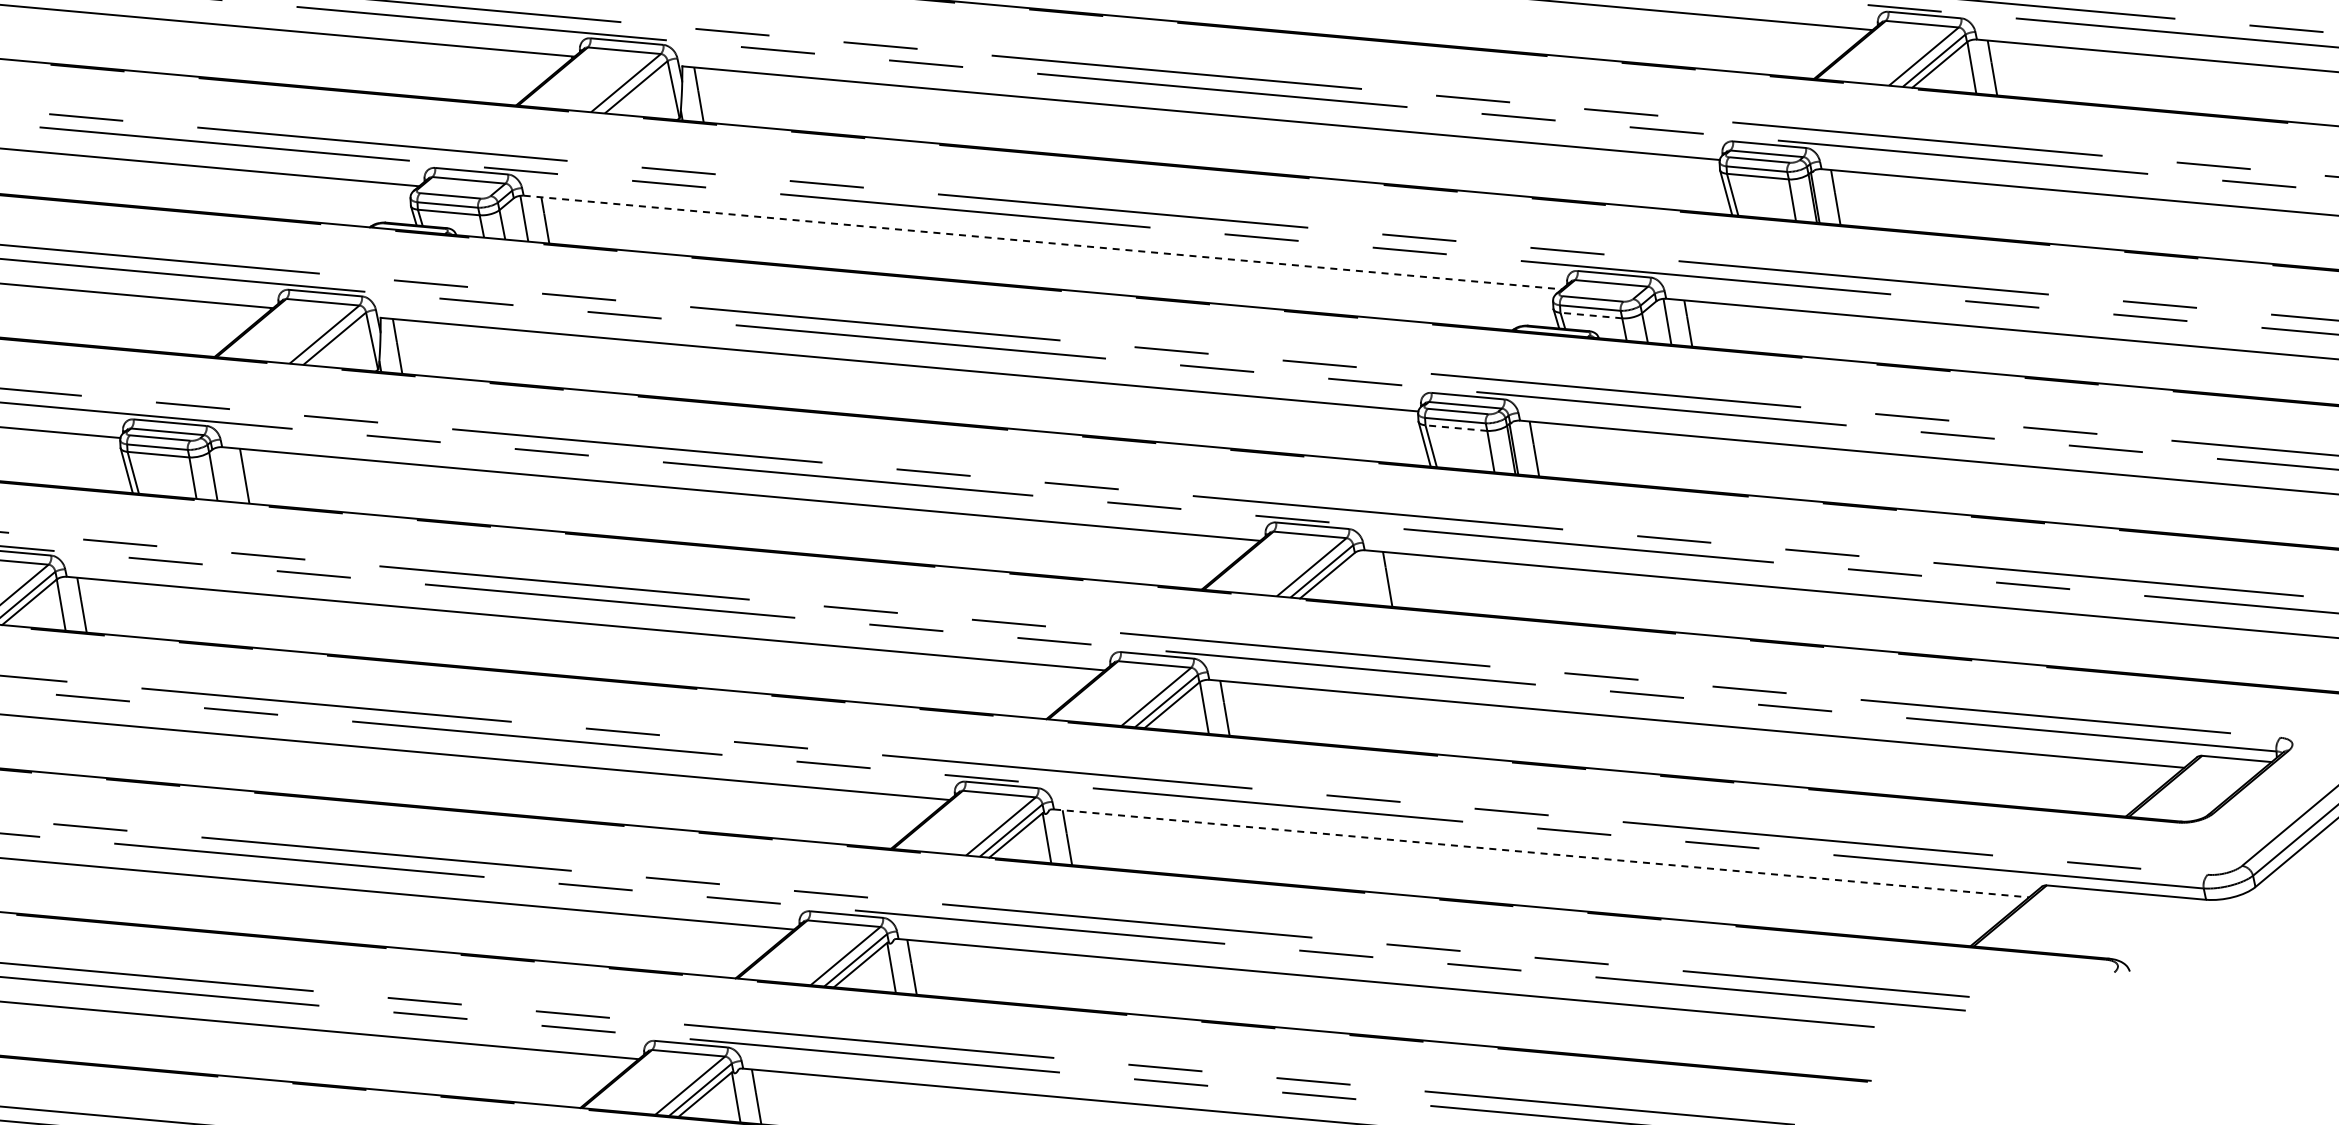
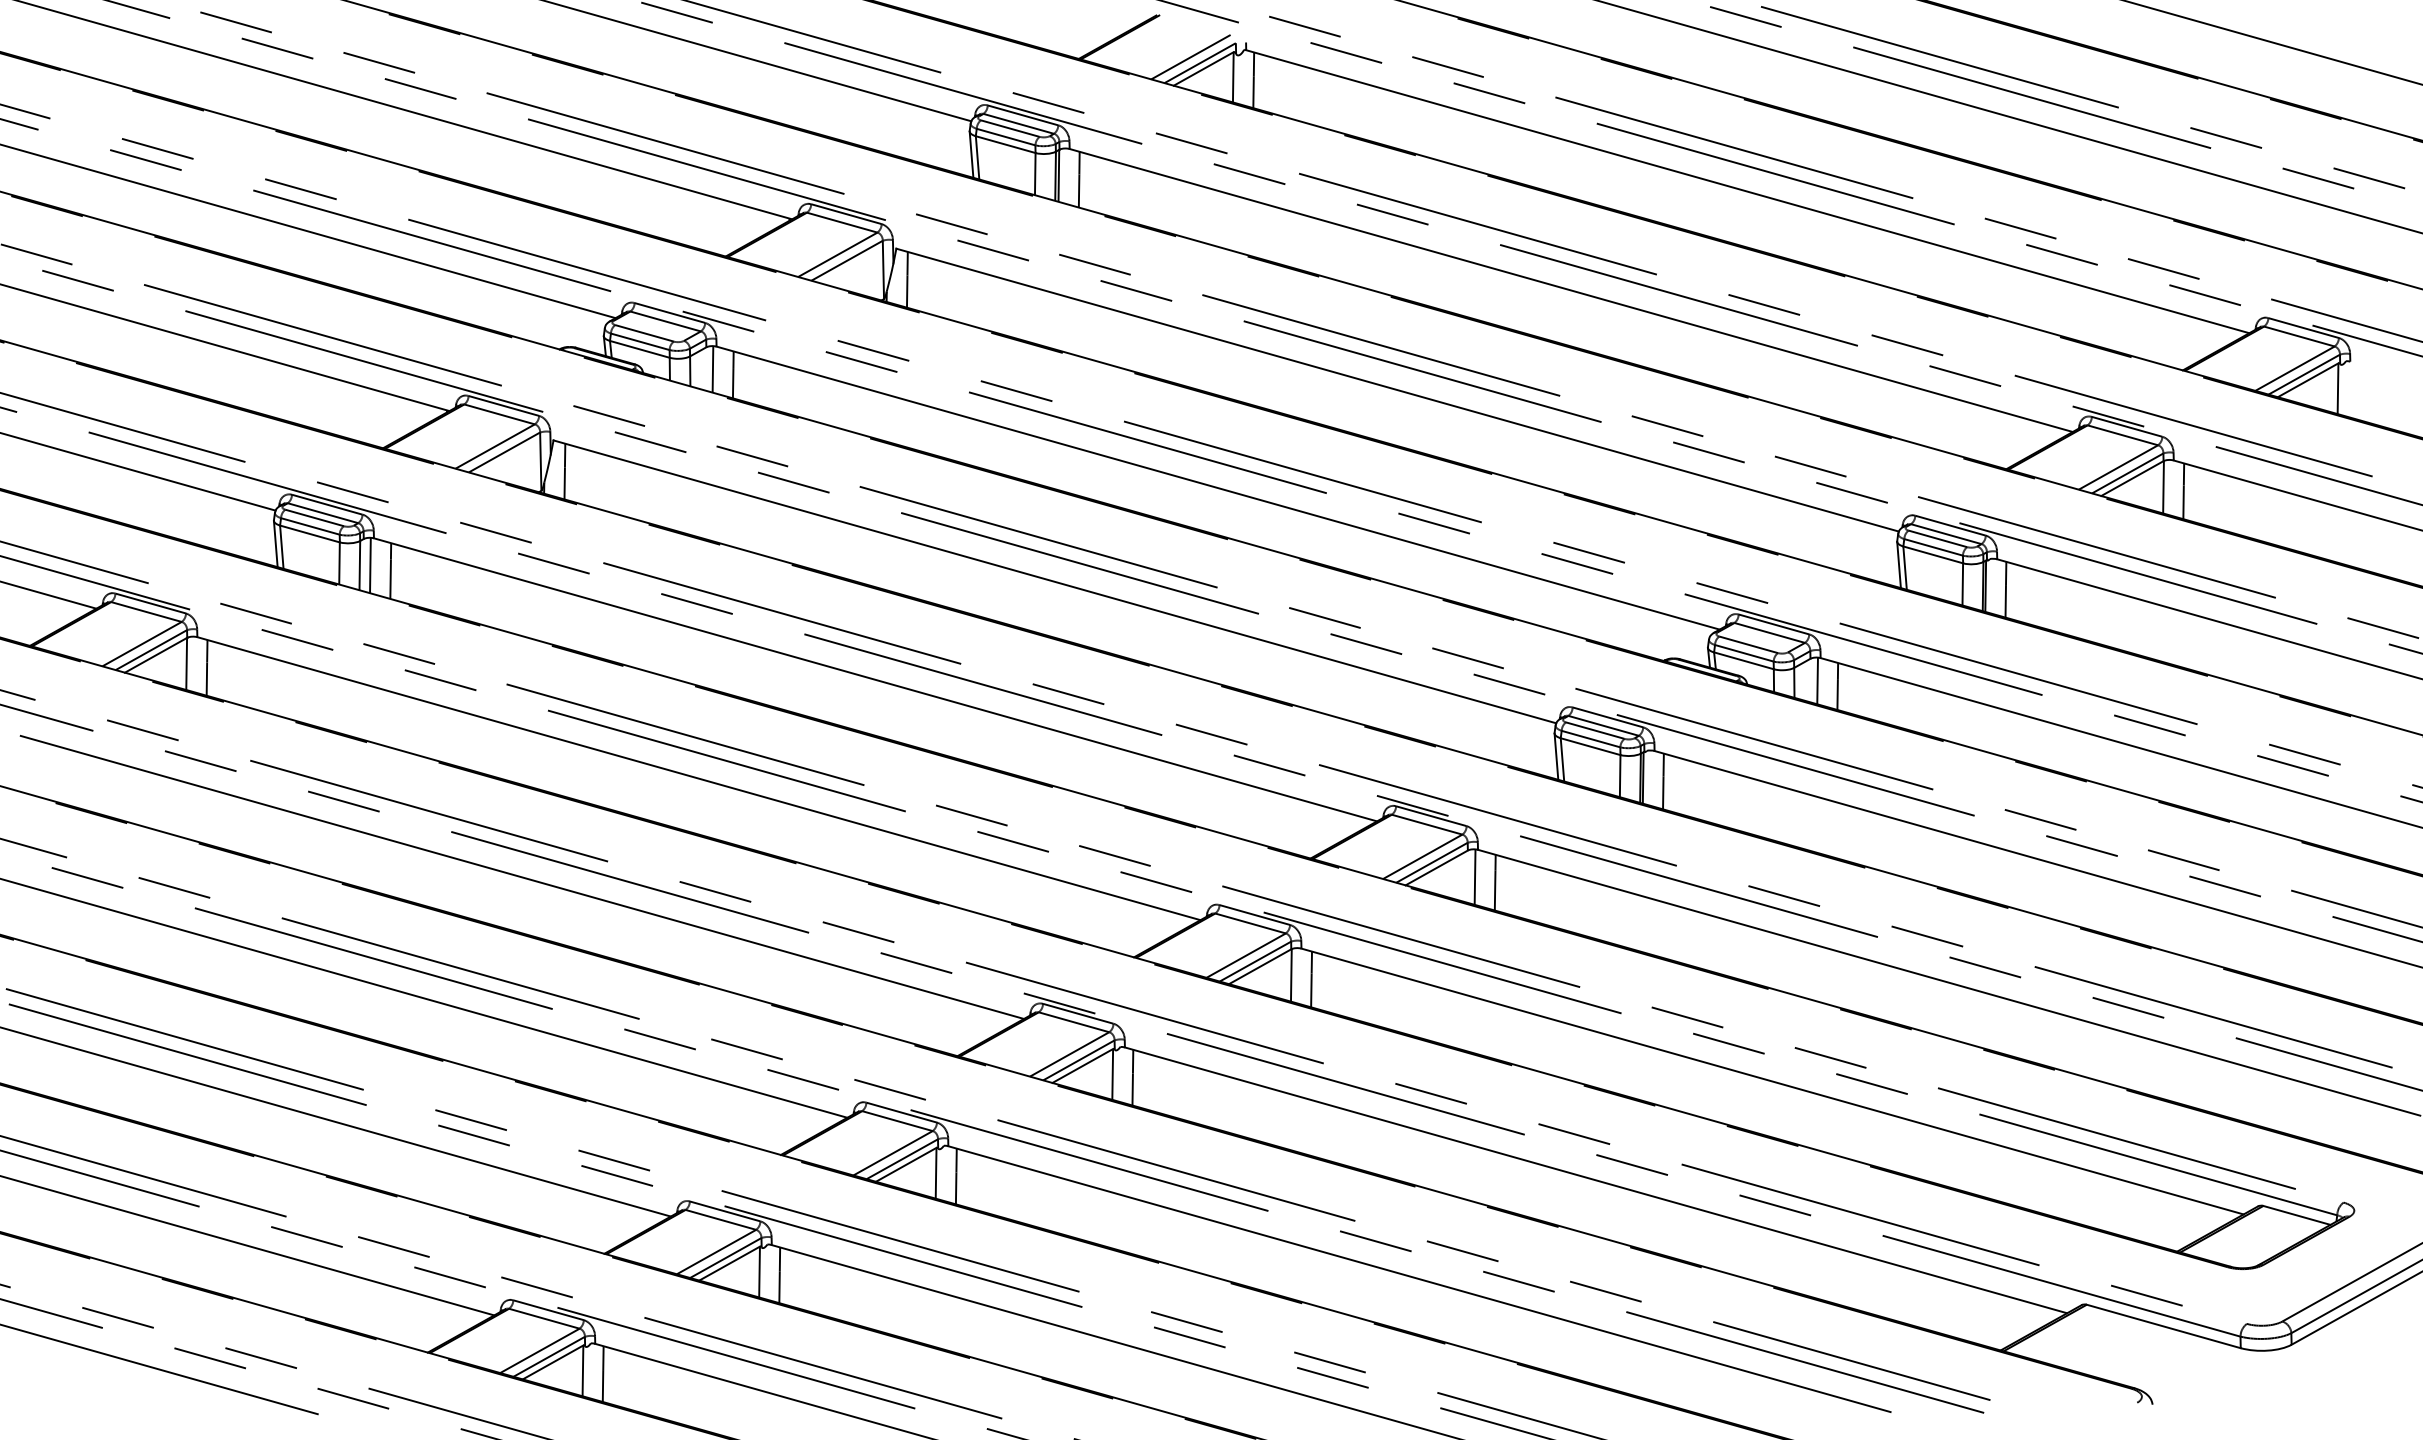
line: (1043, 242) -> (1218, 488), dashed -> solid
line: (1590, 315) -> (1743, 660), dashed -> solid
line: (1456, 427) -> (1590, 746), dashed -> solid
line: (223, 474) -> (370, 565), added
line: (1366, 577) -> (1474, 876), added
line: (1542, 853) -> (1596, 1180), dashed -> solid

